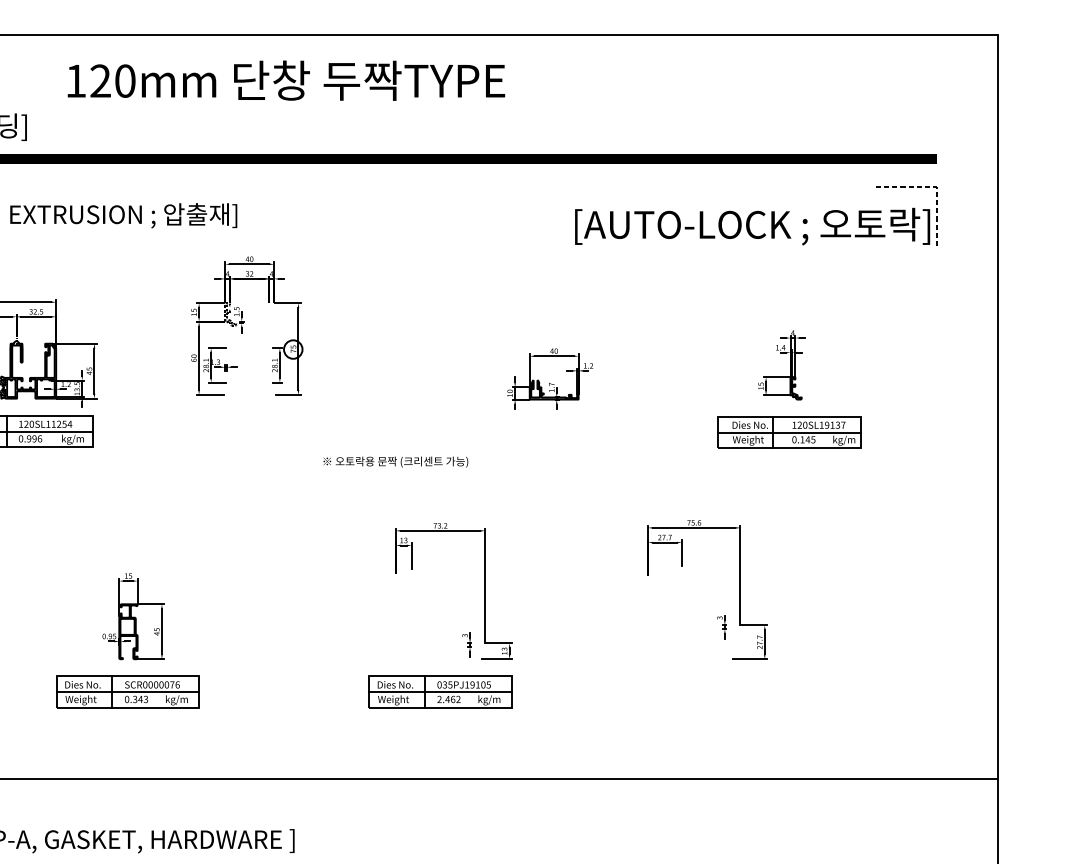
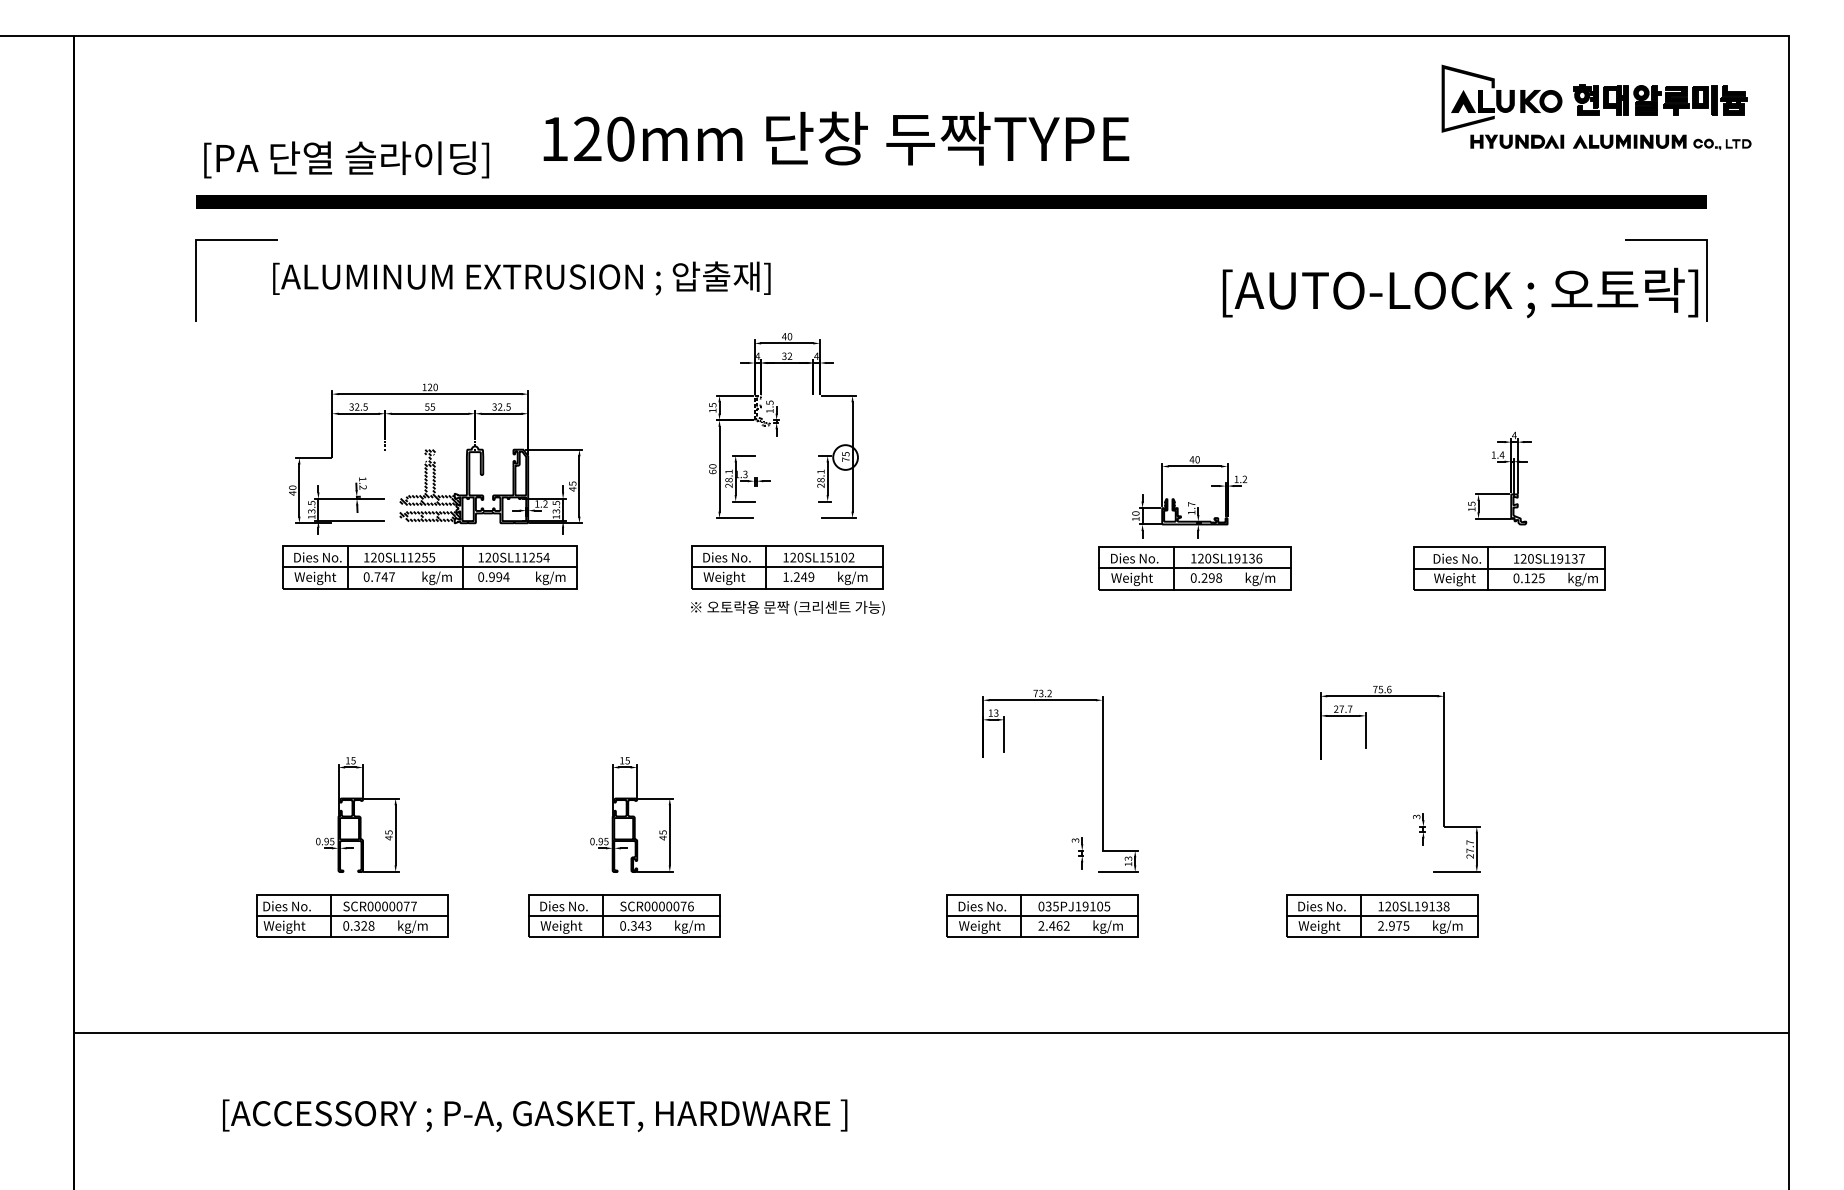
text: (286, 80) -> (836, 138), moved
part: (854, 87) -> (1596, 106), added
line: (937, 187) -> (1707, 240), dashed -> solid
part: (249, 431) -> (787, 567), added
part: (553, 432) -> (1194, 568), added
text: (39, 438) -> (506, 576), 0.996 -> 0.994
text: (807, 439) -> (1534, 578), 0.145 -> 0.125
text: (395, 461) -> (787, 607), moved
part: (694, 691) -> (1382, 915), added

